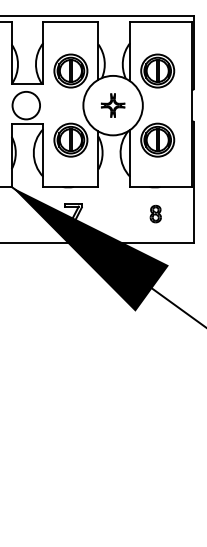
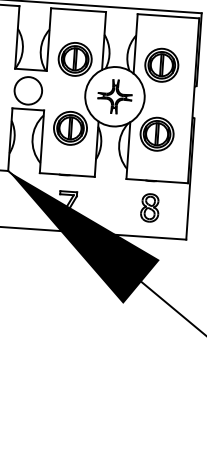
part: (112, 105) -> (114, 96), size x1.43
part: (155, 213) -> (149, 207), size x1.67

